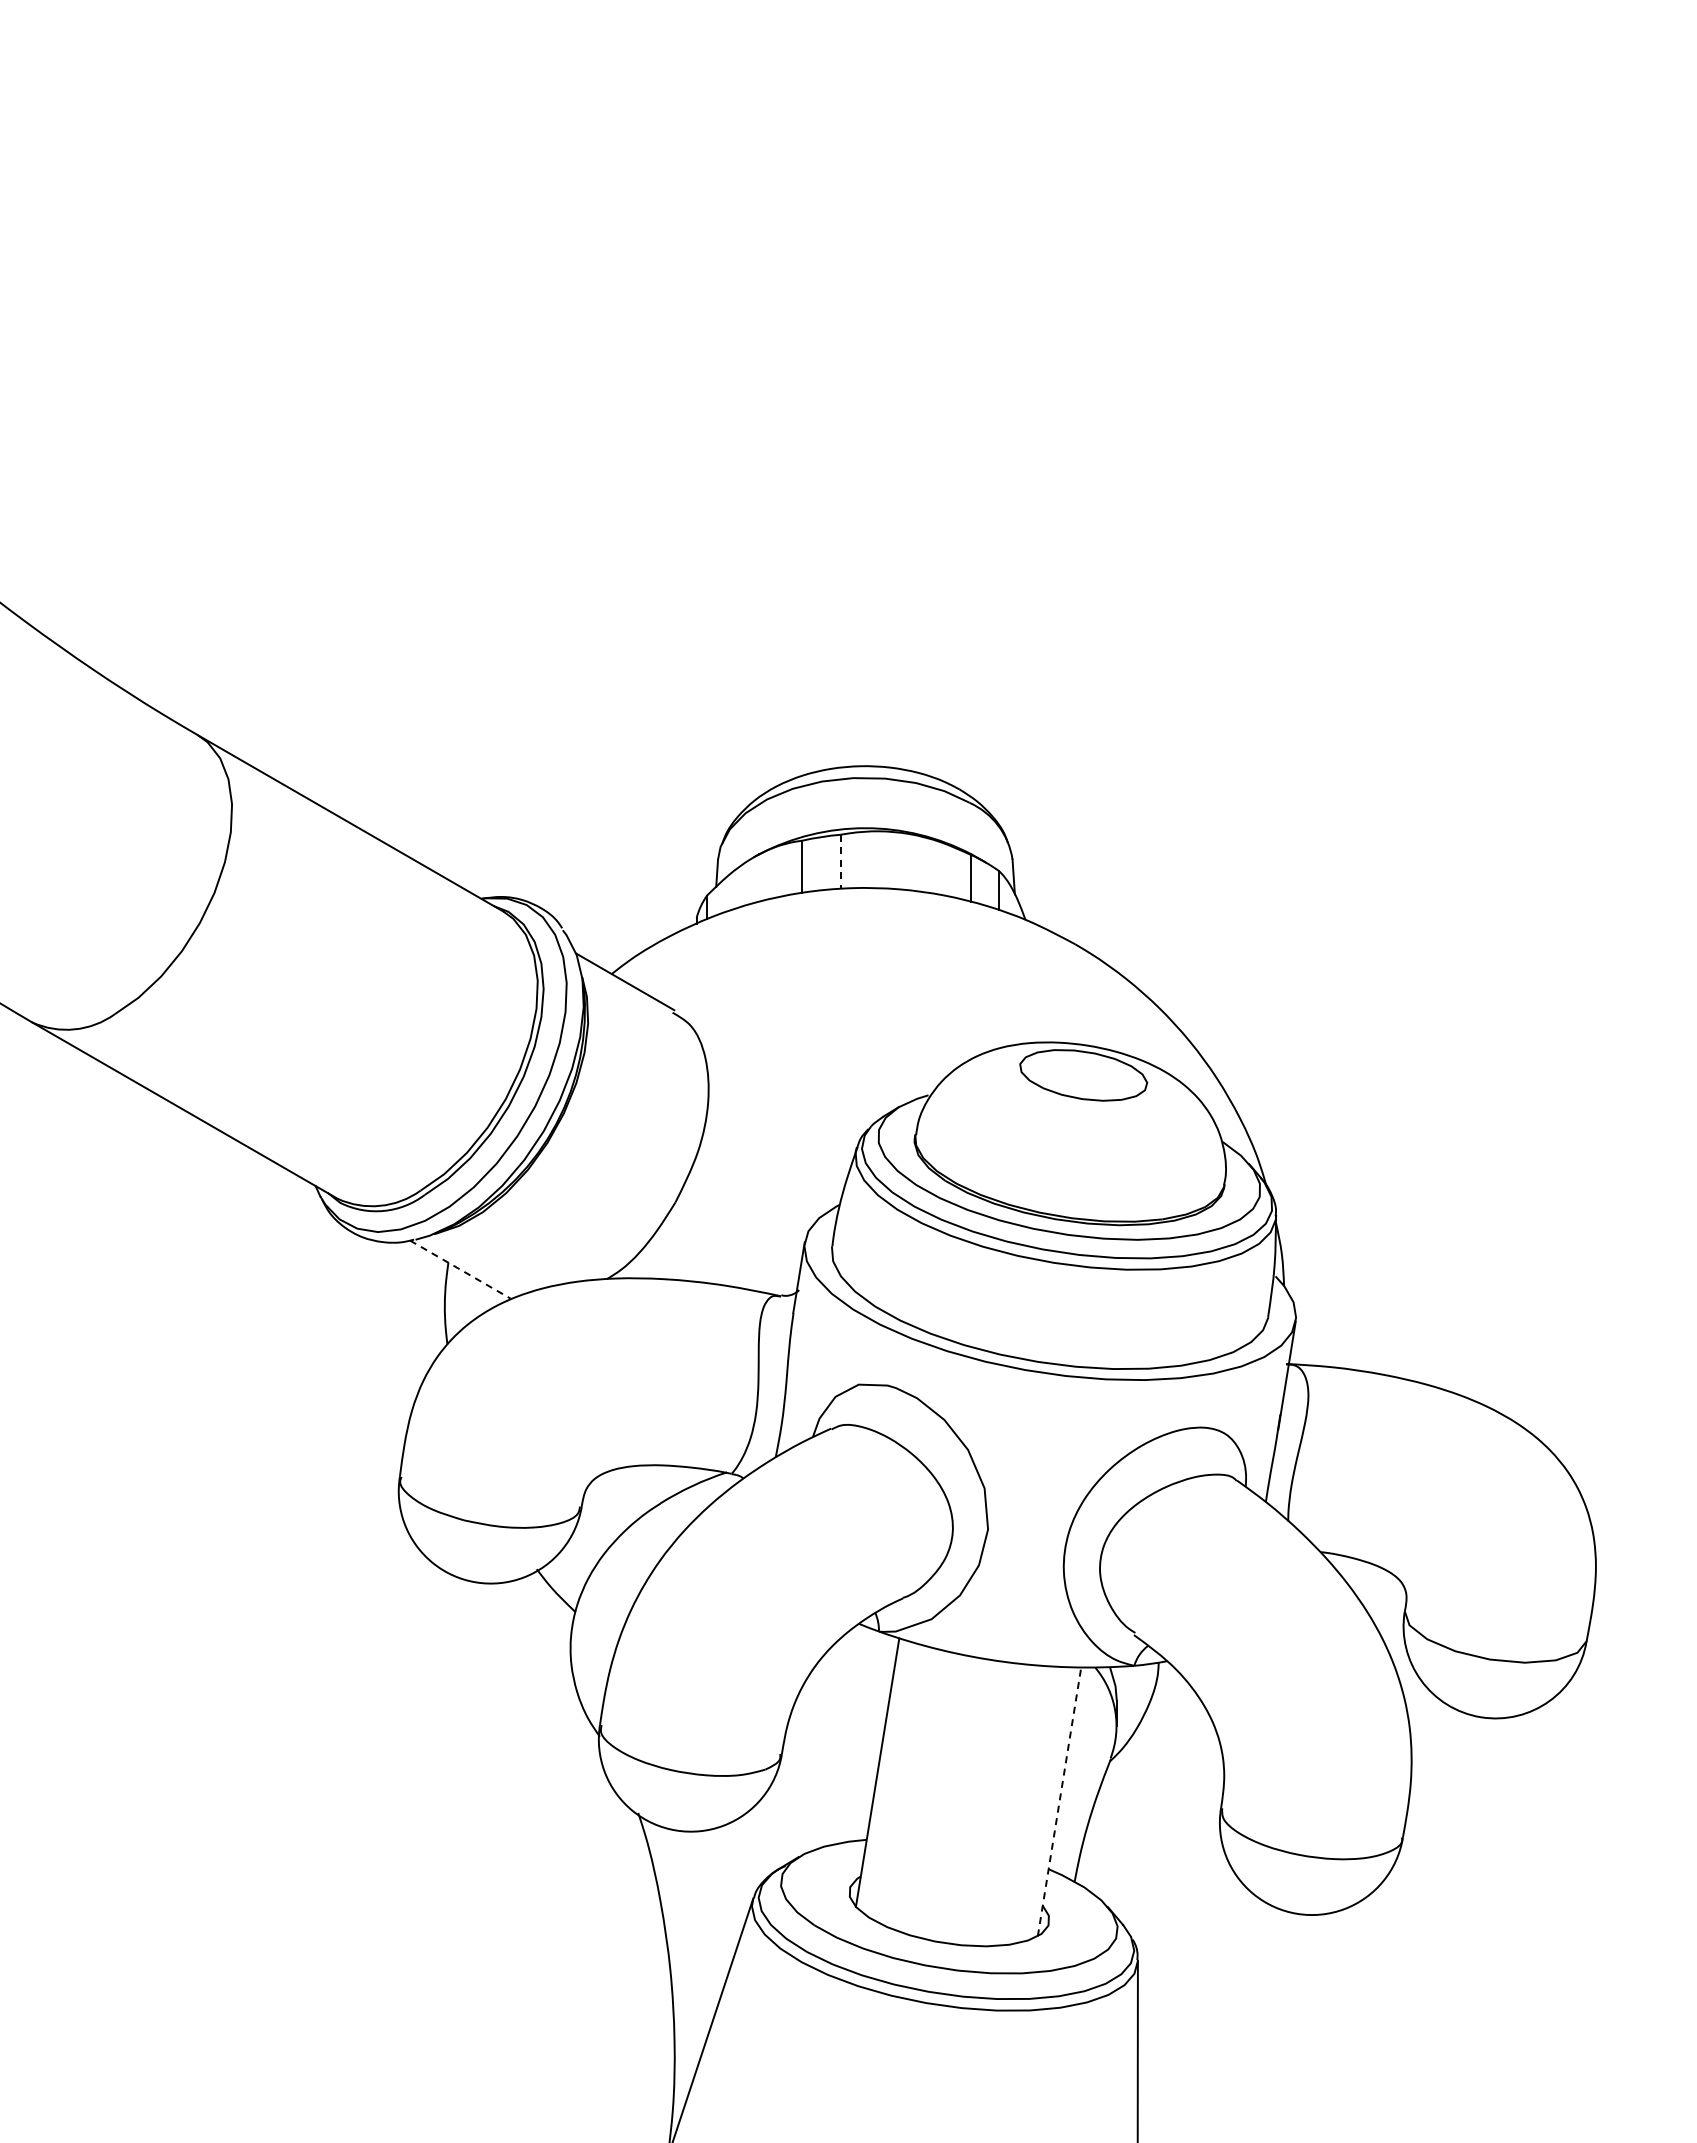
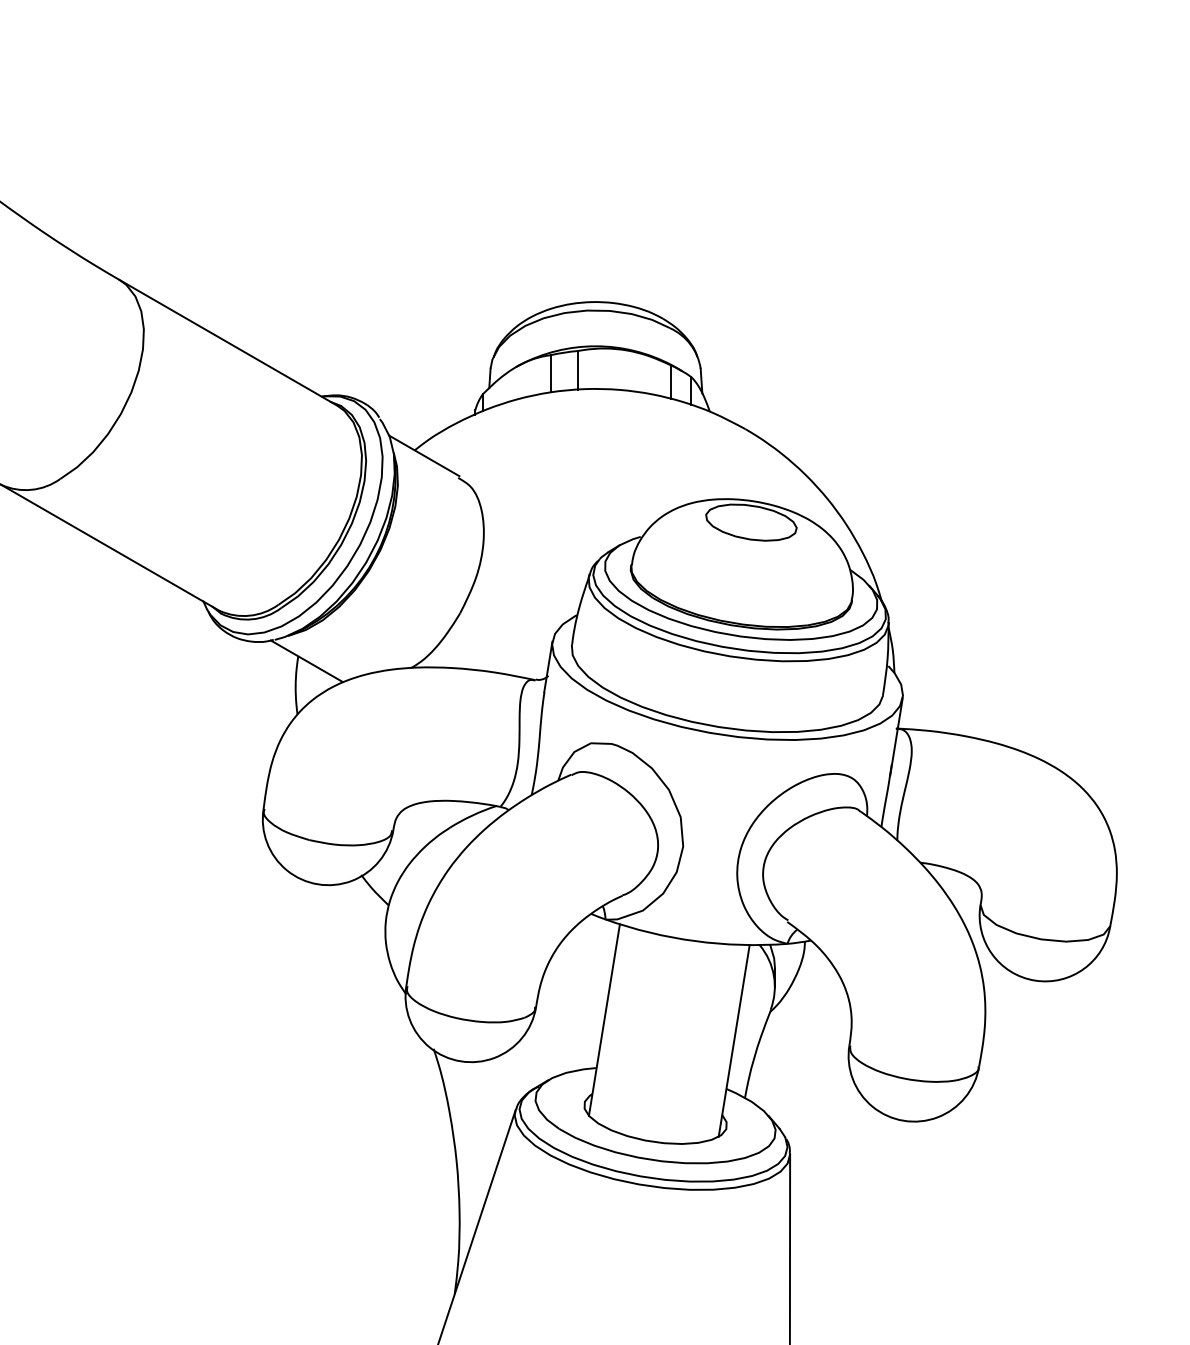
line: (840, 862) -> (577, 370), dashed -> solid
line: (460, 1269) -> (306, 661), dashed -> solid
line: (1059, 1801) -> (734, 1040), dashed -> solid

